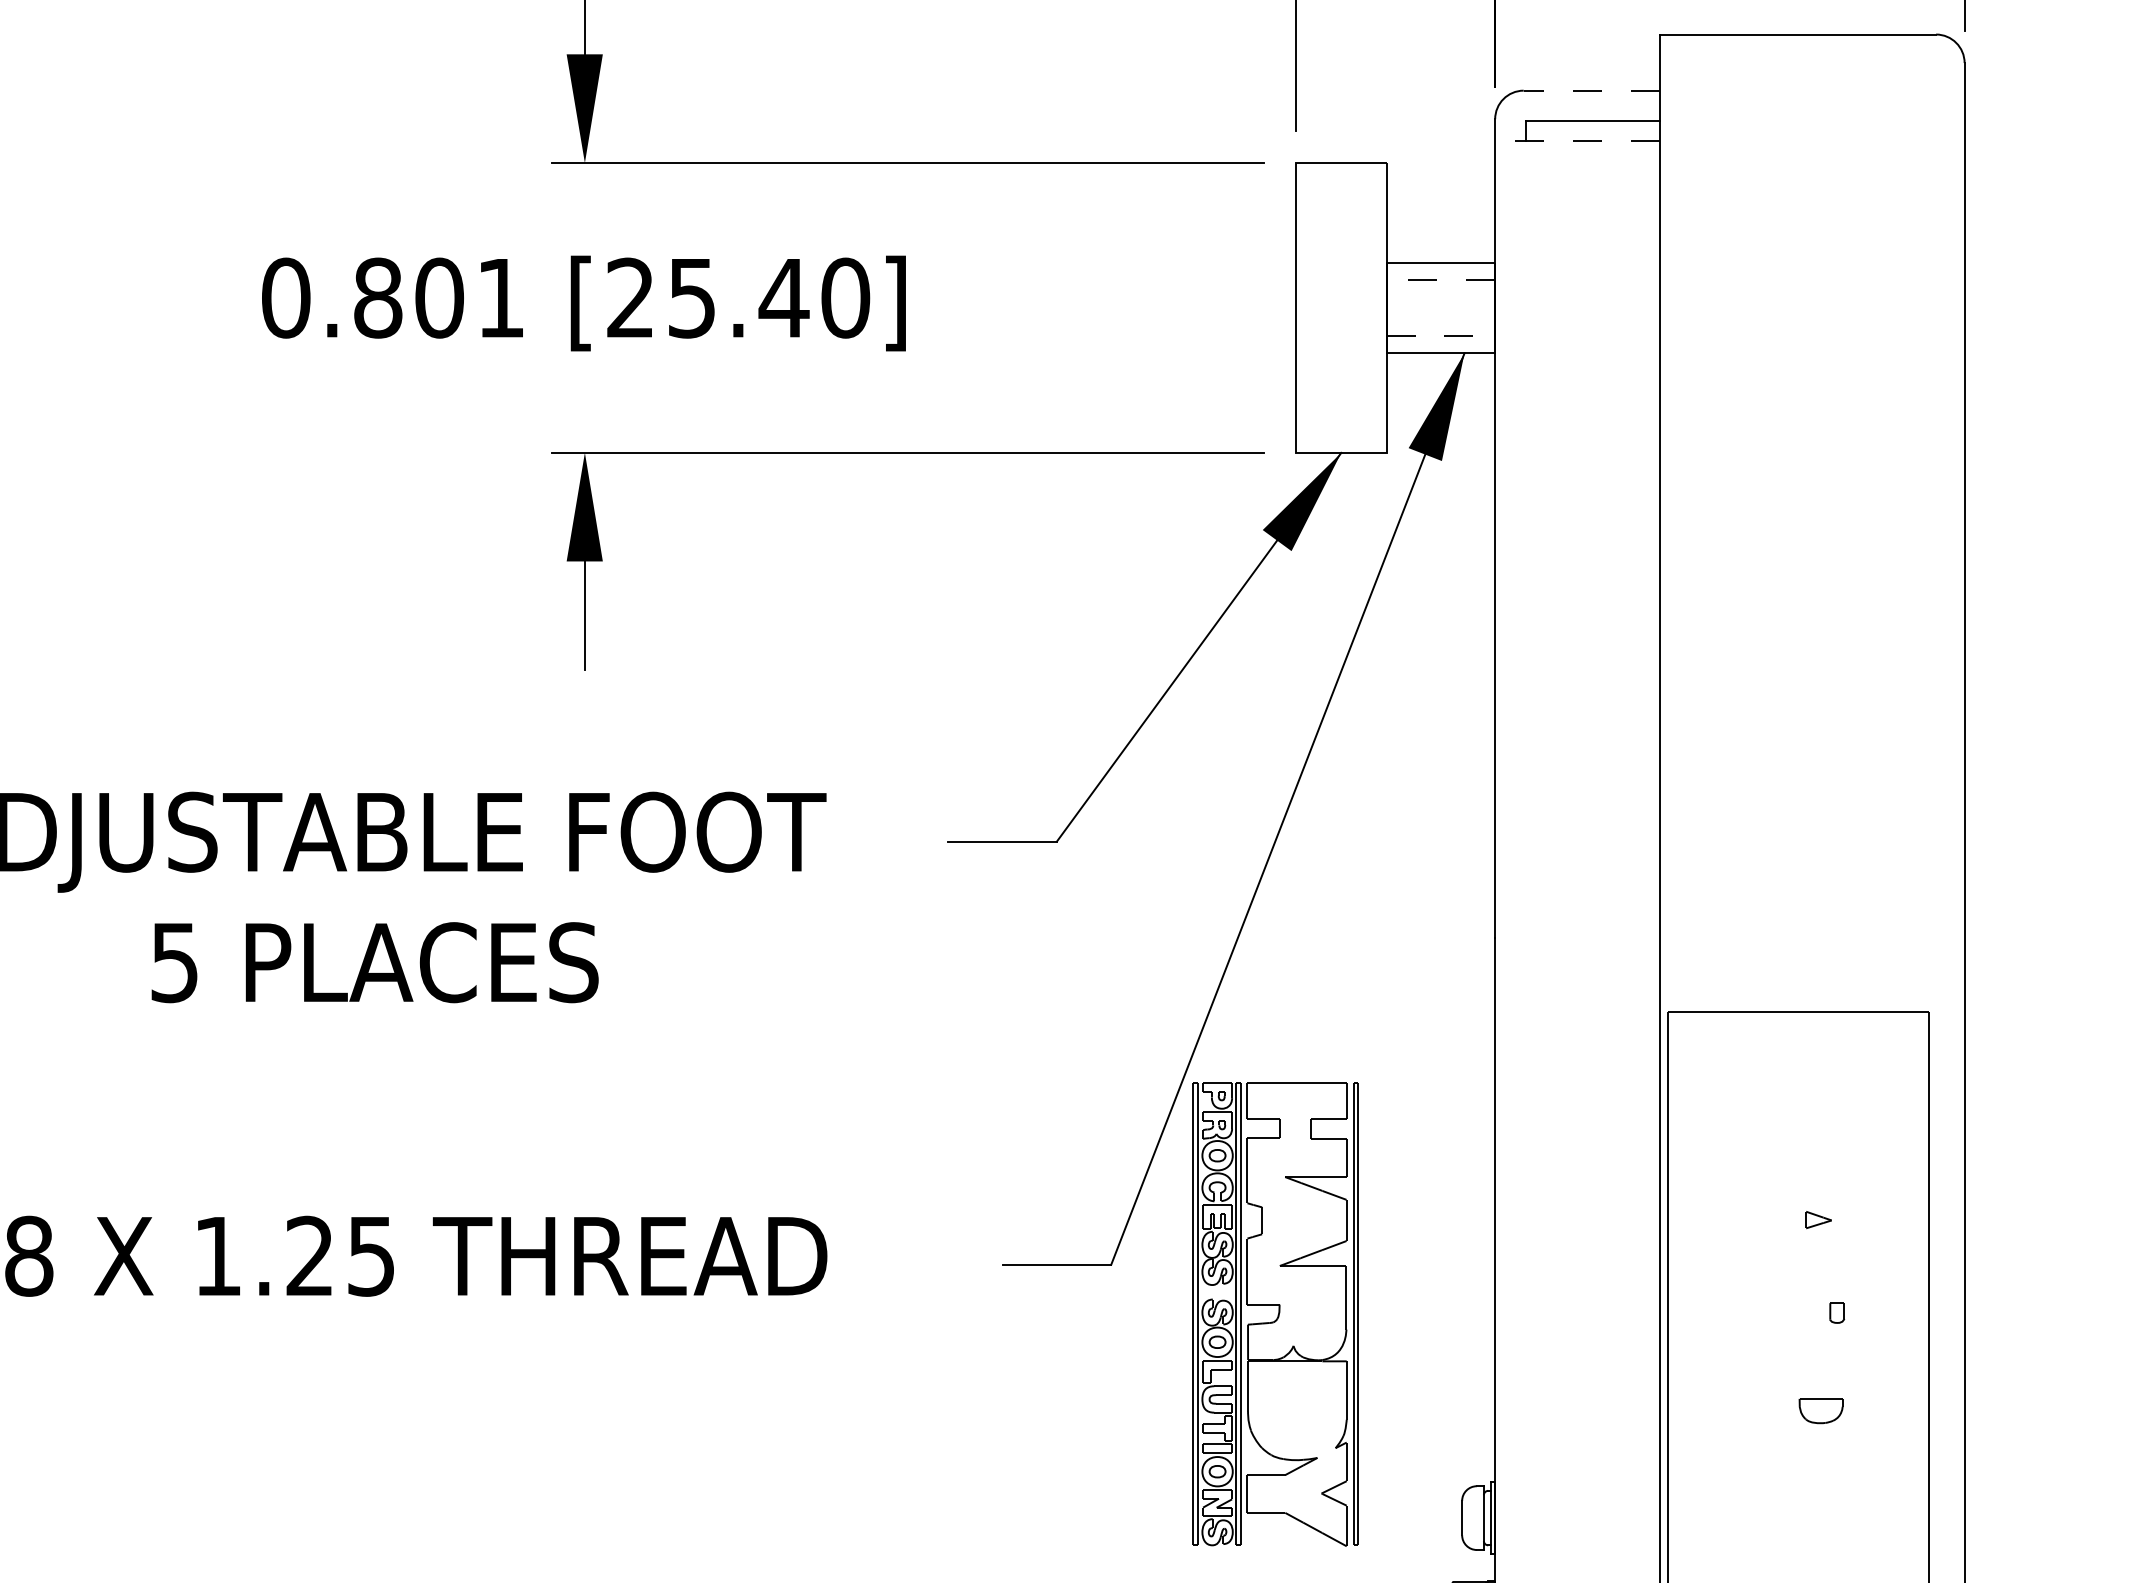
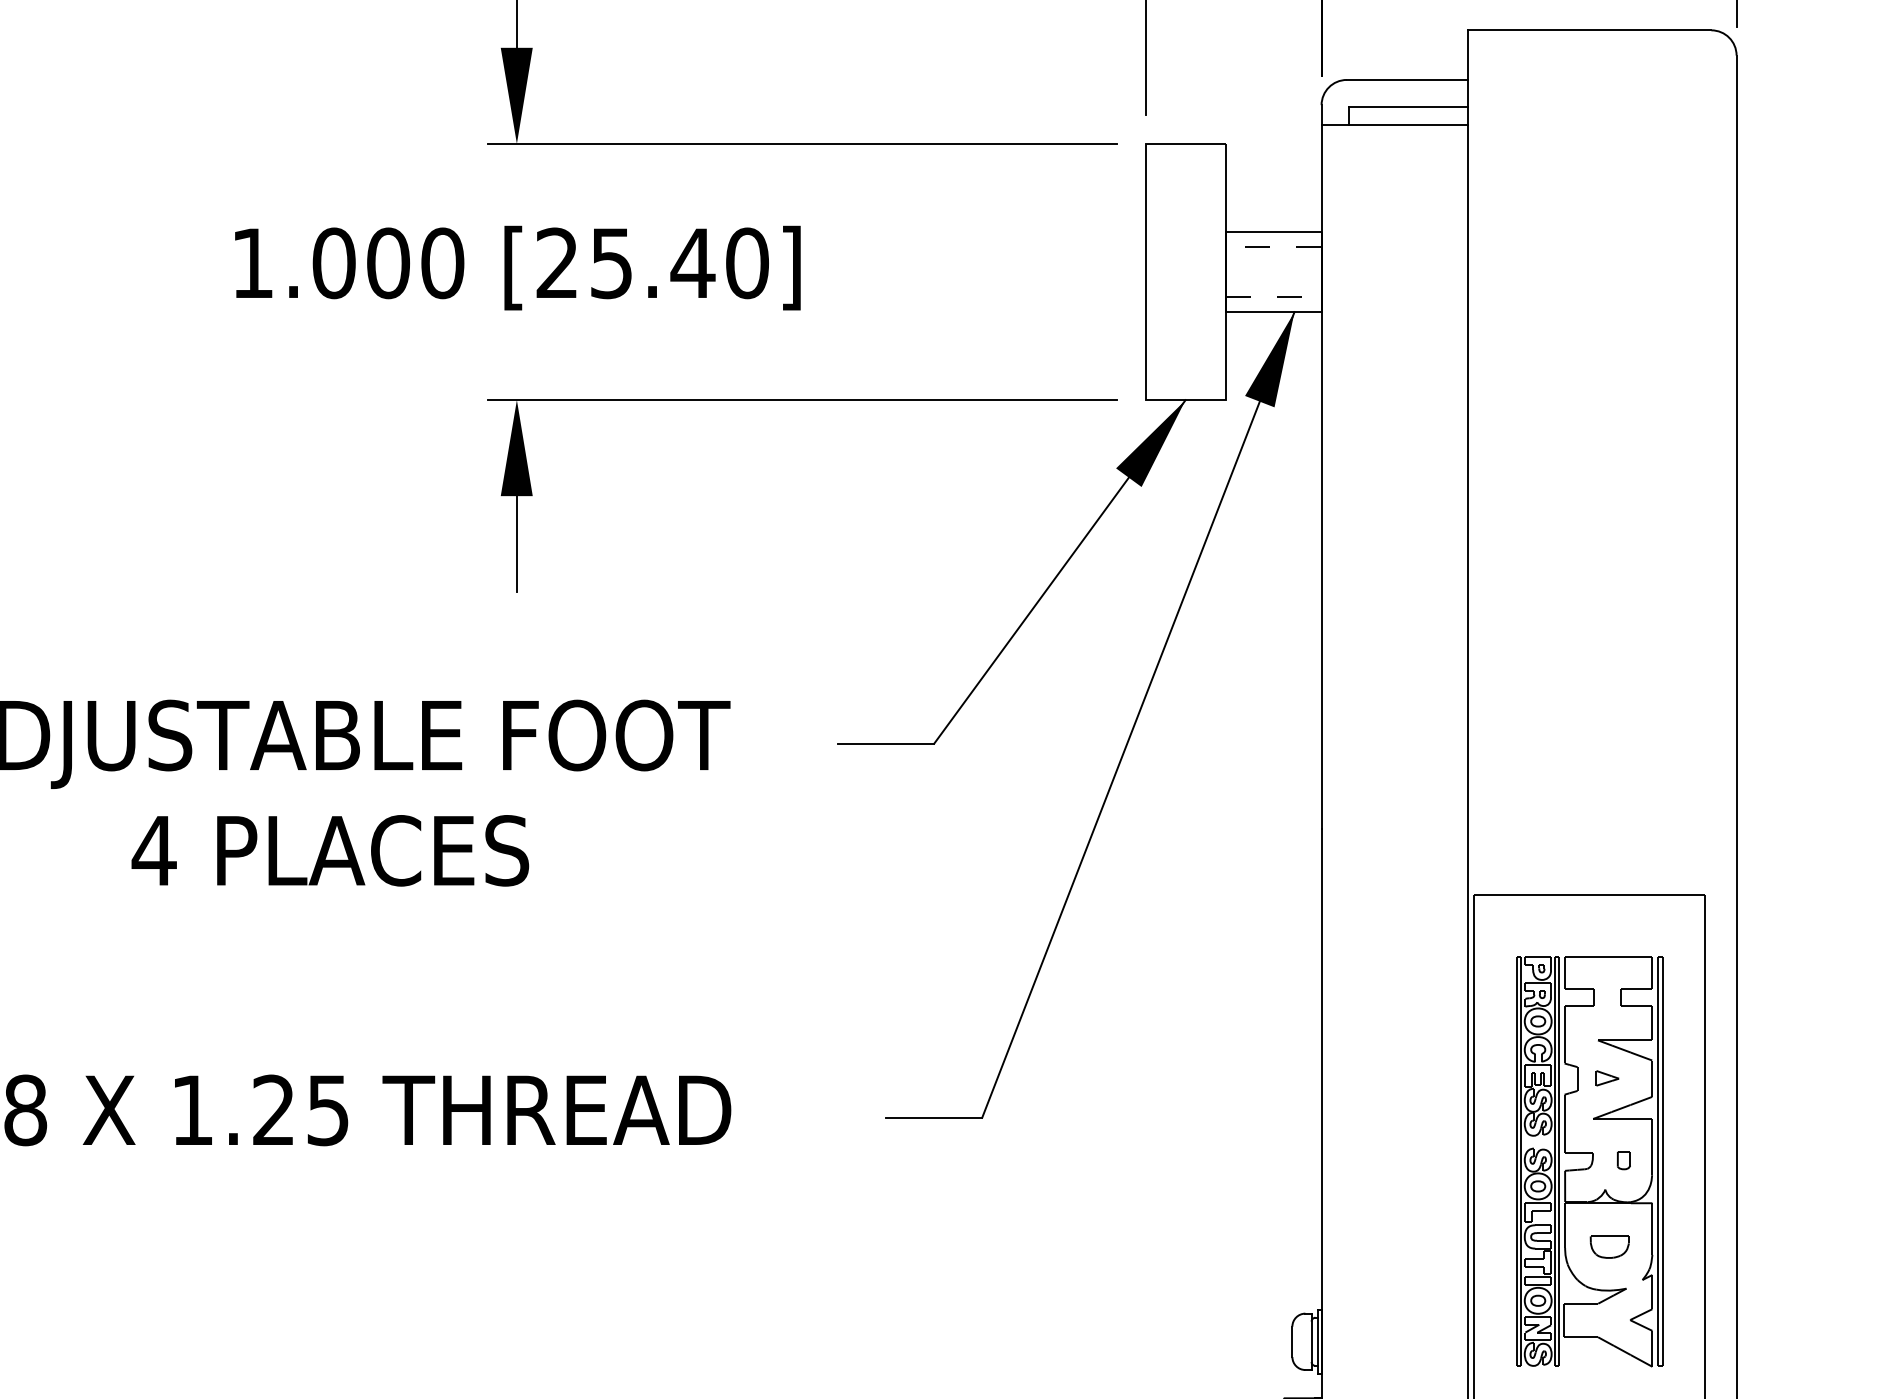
line: (1591, 90) -> (1406, 79), dashed -> solid
line: (1577, 141) -> (1394, 124), dashed -> solid
text: (393, 298) -> (347, 263), 0.801 -> 1.000
text: (173, 963) -> (153, 851), 5 -> 4
part: (1275, 1314) -> (1589, 1161), moved

